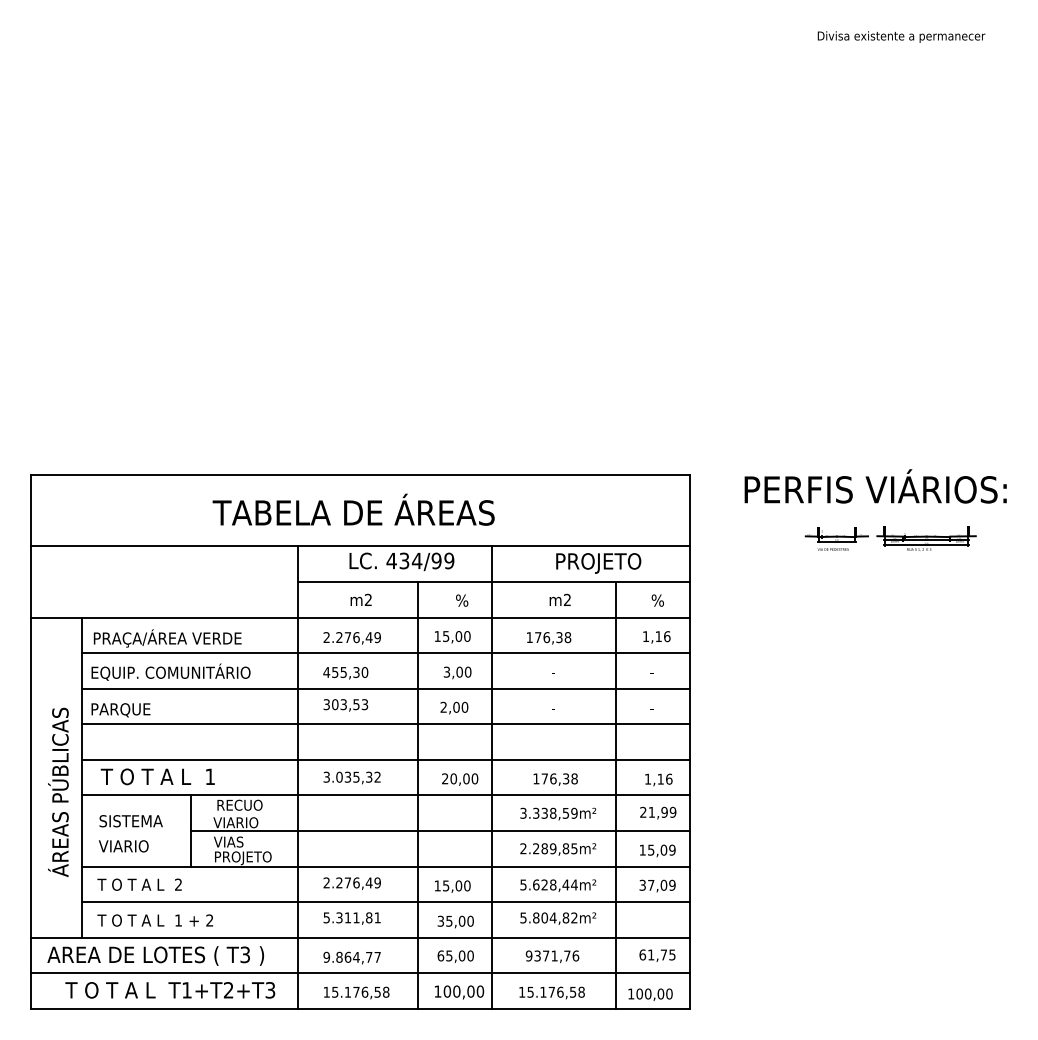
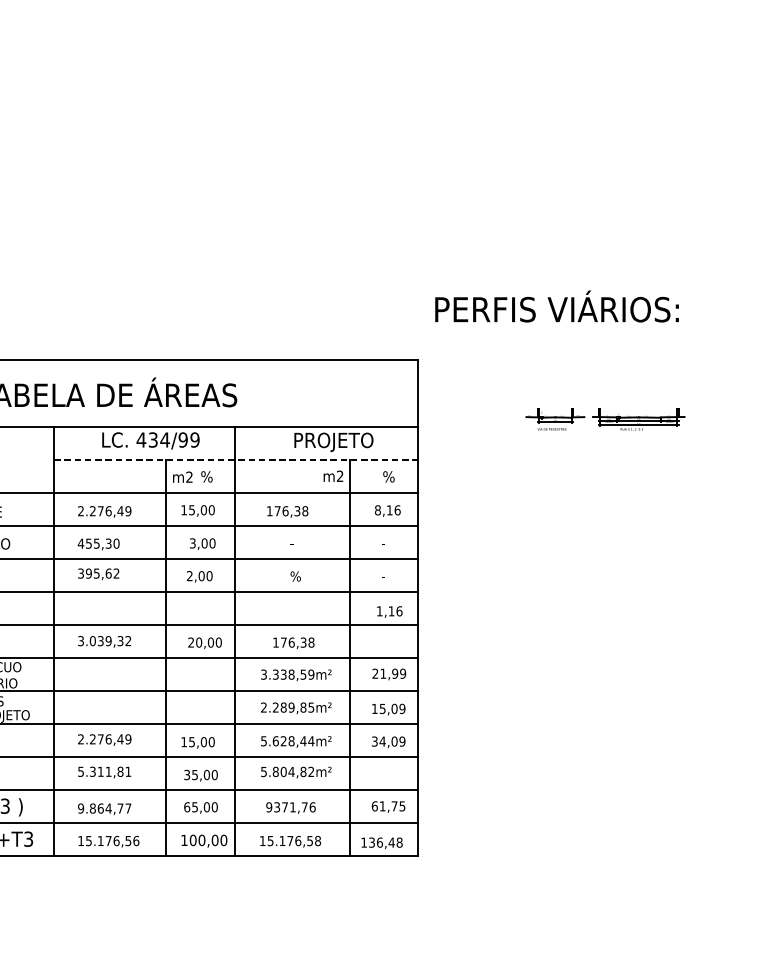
text: (875, 486) -> (556, 306), moved
line: (493, 582) -> (236, 460), solid -> dashed
text: (360, 599) -> (182, 476), moved
text: (559, 599) -> (332, 475), moved
text: (645, 636) -> (377, 510), 1,16 -> 8,16
text: (350, 704) -> (103, 573), 303,53 -> 395,62
text: (557, 707) -> (295, 576), - -> %
text: (356, 776) -> (108, 640), 3.035,32 -> 3.039,32
text: (658, 779) -> (389, 611), moved
text: (650, 885) -> (382, 741), 37,09 -> 34,09
text: (386, 991) -> (136, 840), 15.176,58 -> 15.176,56
text: (654, 993) -> (385, 842), 100,00 -> 136,48

